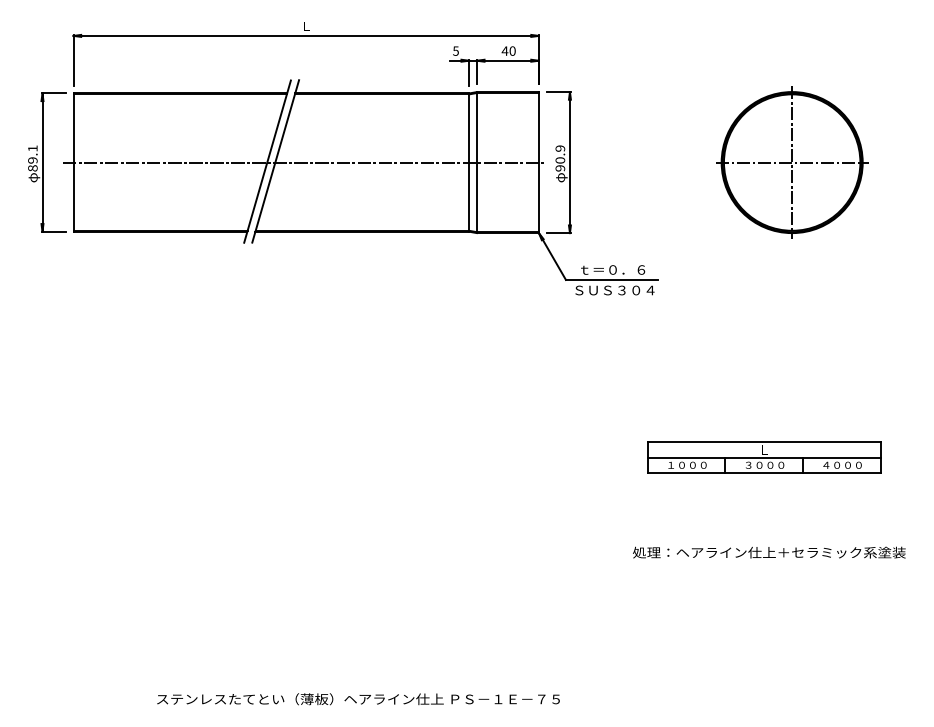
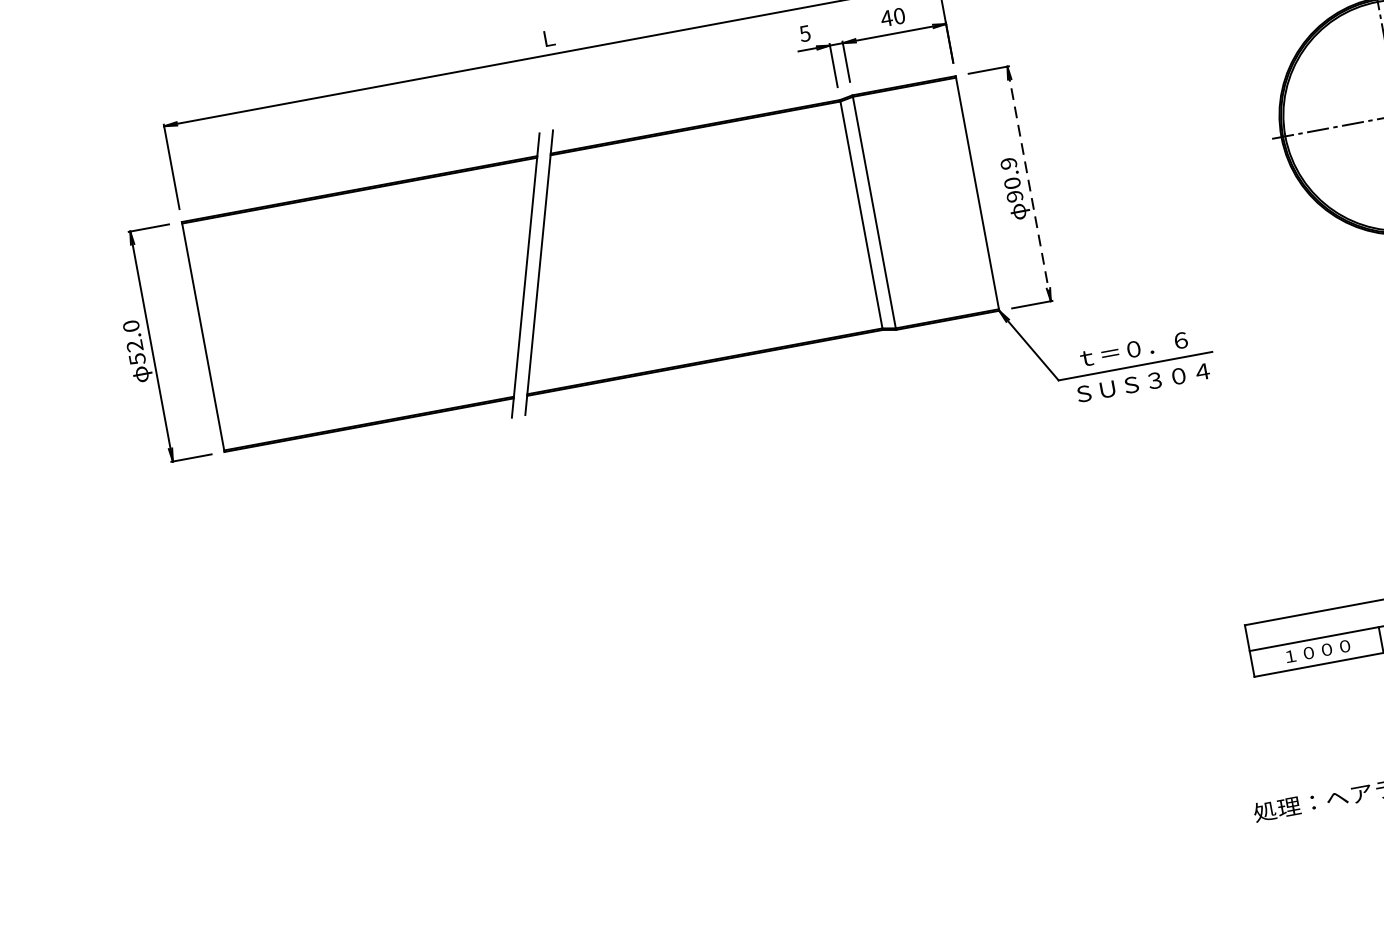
text: (32, 158) -> (133, 342), 89.1 -> 52.0
line: (304, 162) -> (587, 265), removed
line: (569, 162) -> (1028, 183), solid -> dashed

